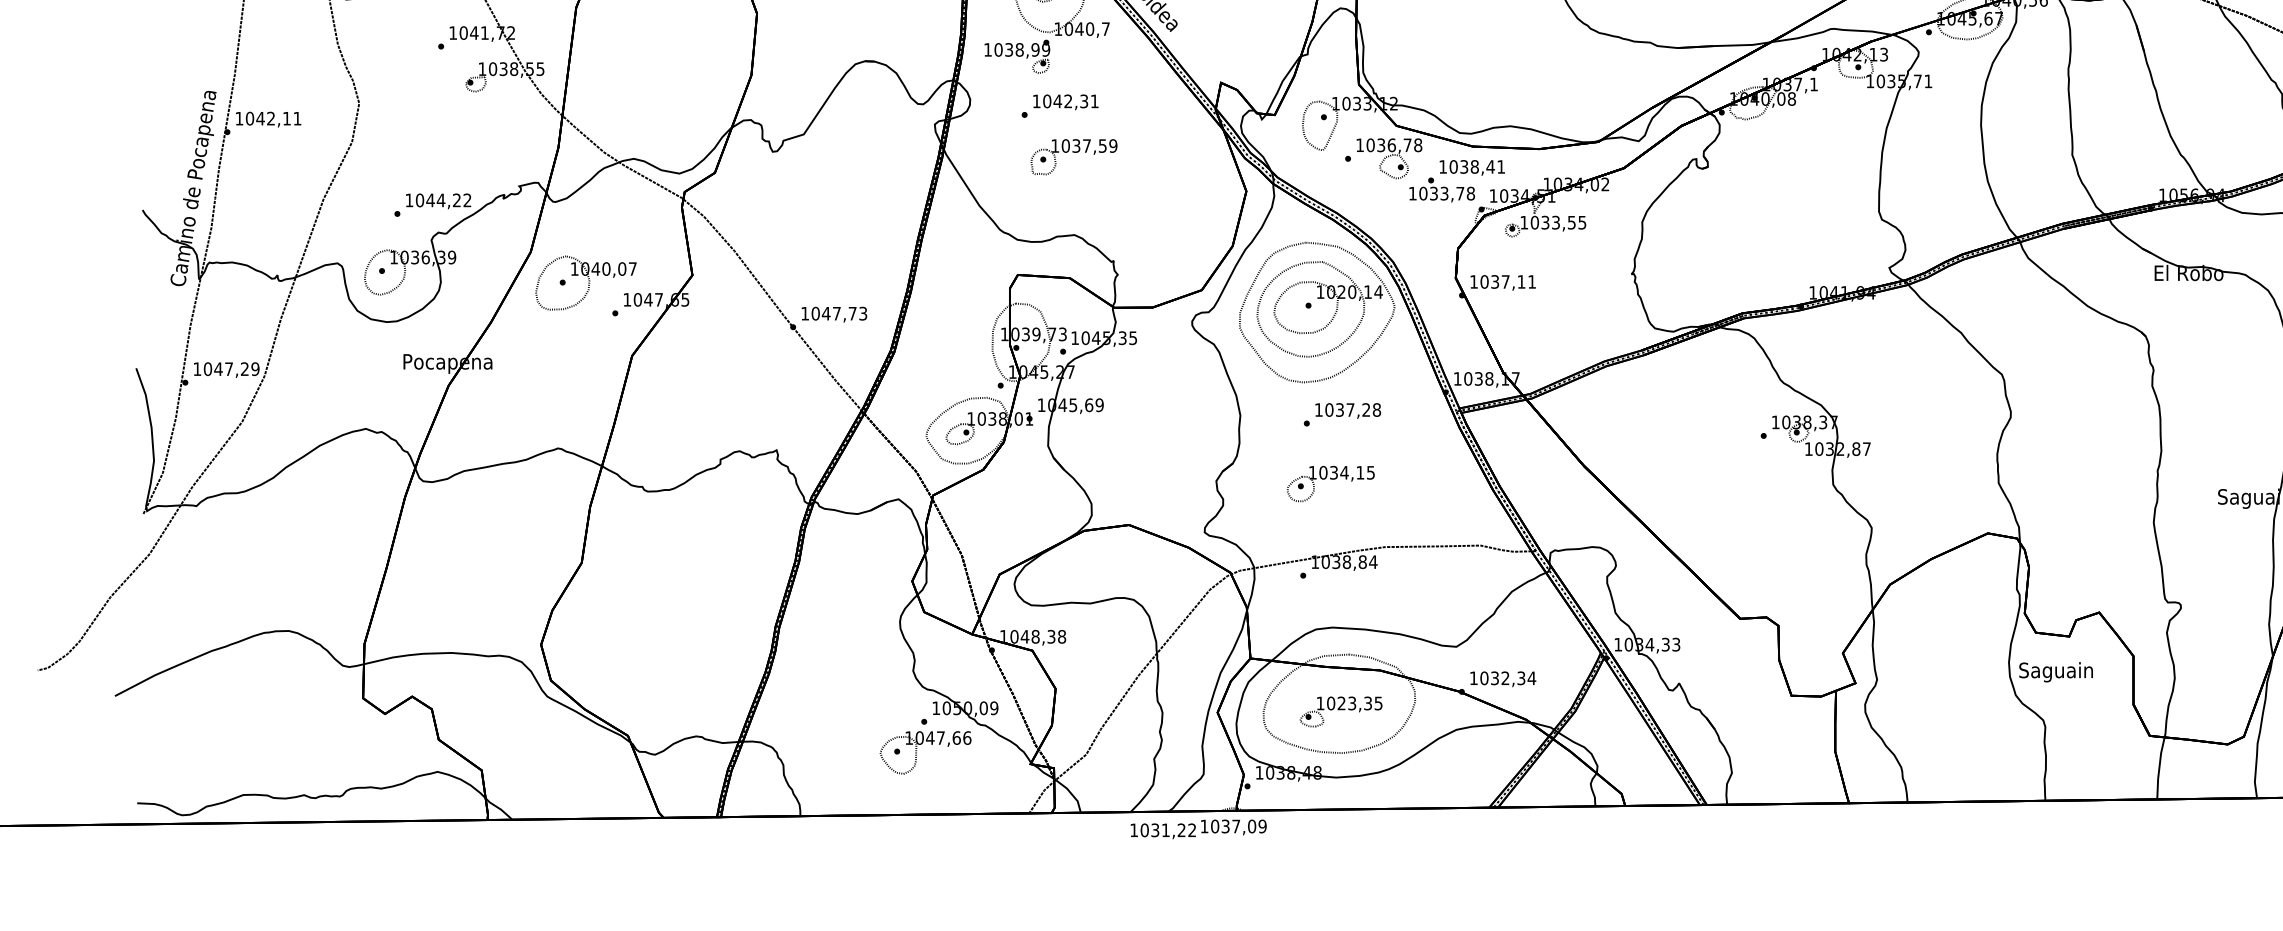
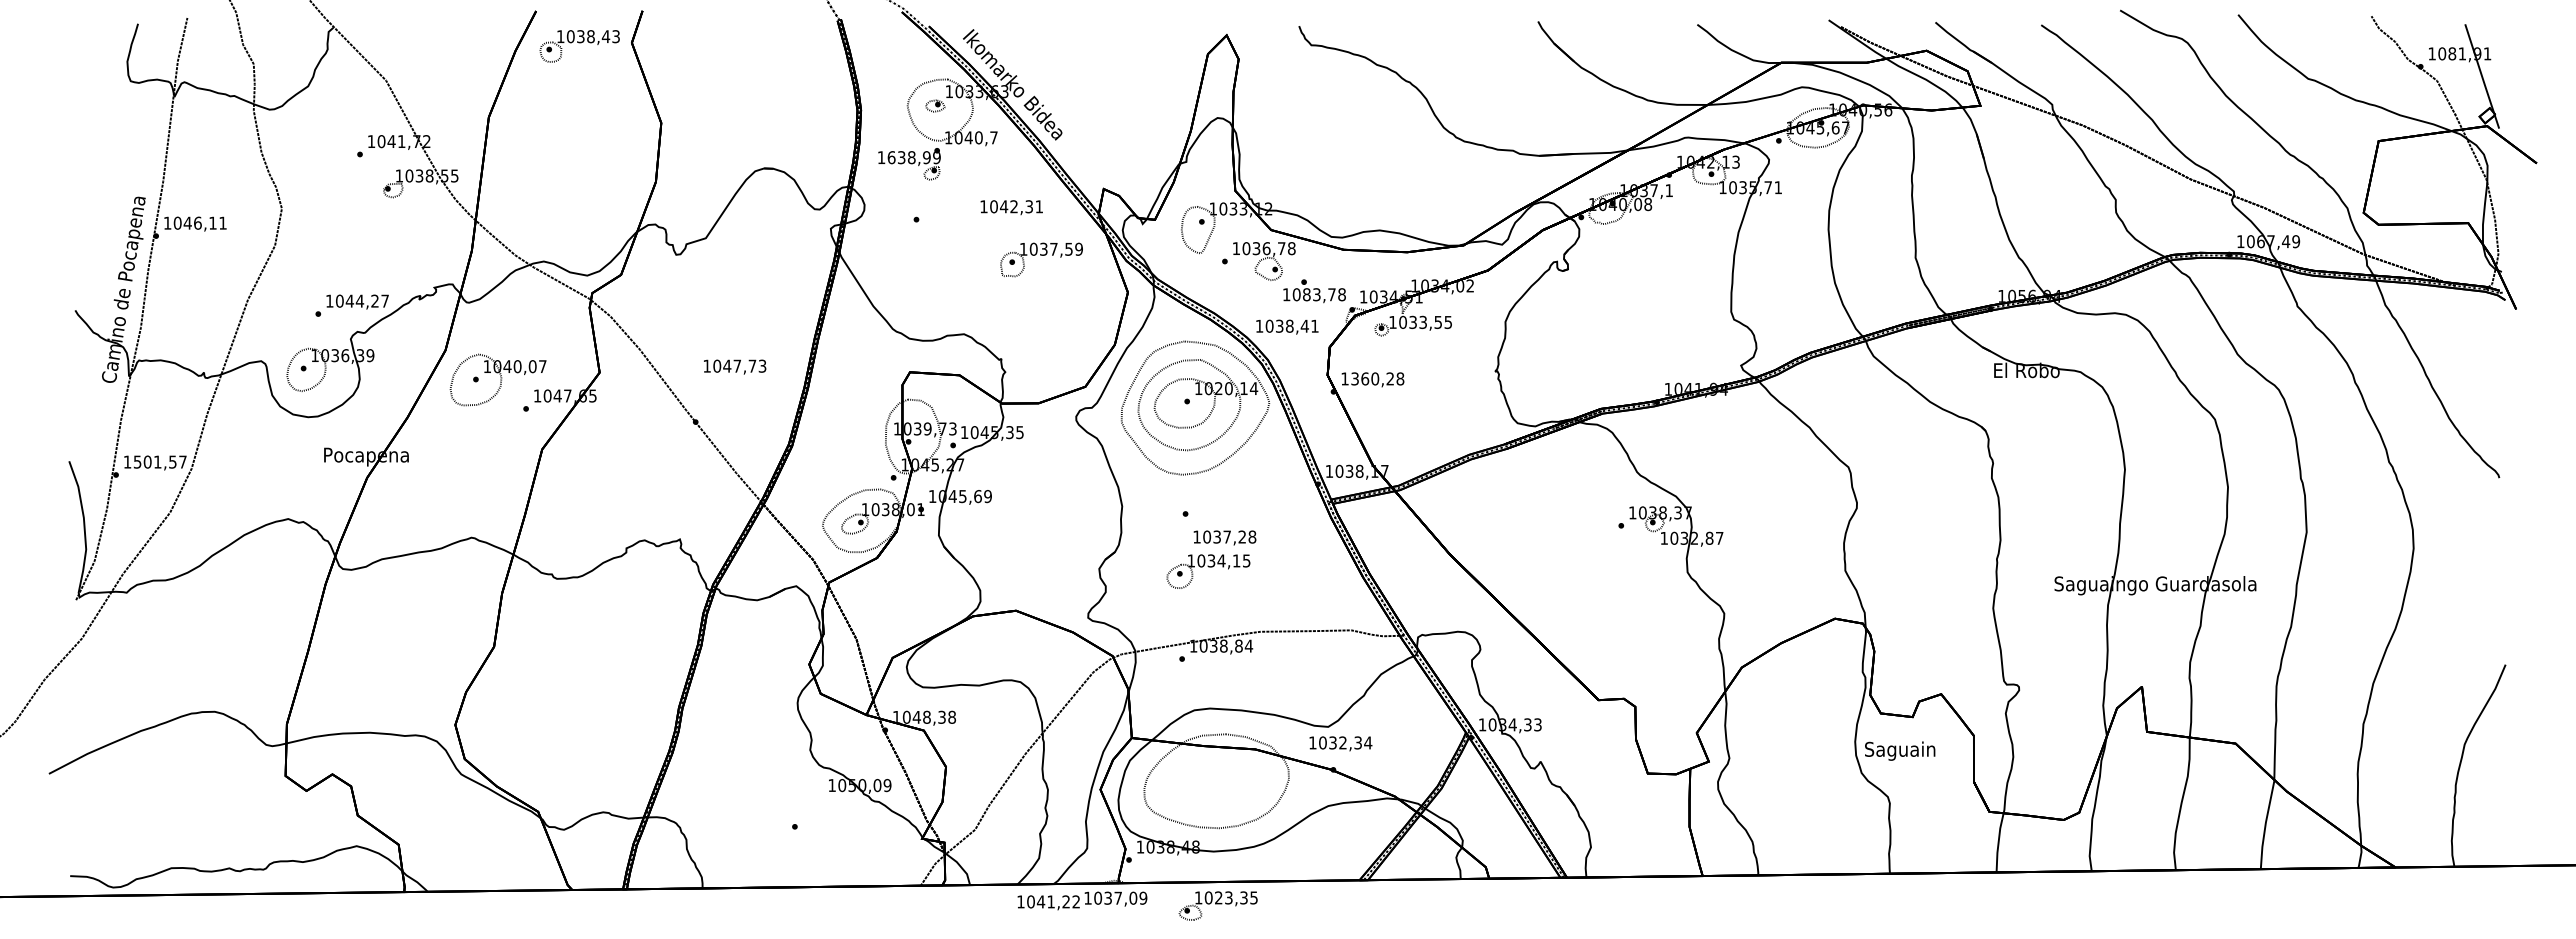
text: (998, 49) -> (891, 157), 1038,99 -> 1638,99
text: (1065, 102) -> (1011, 207), moved
text: (270, 117) -> (197, 222), 1042,11 -> 1046,11
part: (1073, 156) -> (1041, 259), moved
text: (1472, 167) -> (1287, 326), moved
text: (1433, 193) -> (1306, 294), 1033,78 -> 1083,78
text: (466, 199) -> (384, 300), 1044,22 -> 1044,27
text: (1508, 281) -> (1377, 378), 1037,11 -> 1360,28
text: (834, 313) -> (735, 366), moved
text: (230, 368) -> (159, 461), 1047,29 -> 1501,57
text: (1347, 410) -> (1224, 537), moved
text: (1502, 678) -> (1340, 743), moved
part: (1340, 711) -> (1217, 905), moved
part: (925, 746) -> (821, 821), removed
text: (1154, 829) -> (1040, 901), 1031,22 -> 1041,22

